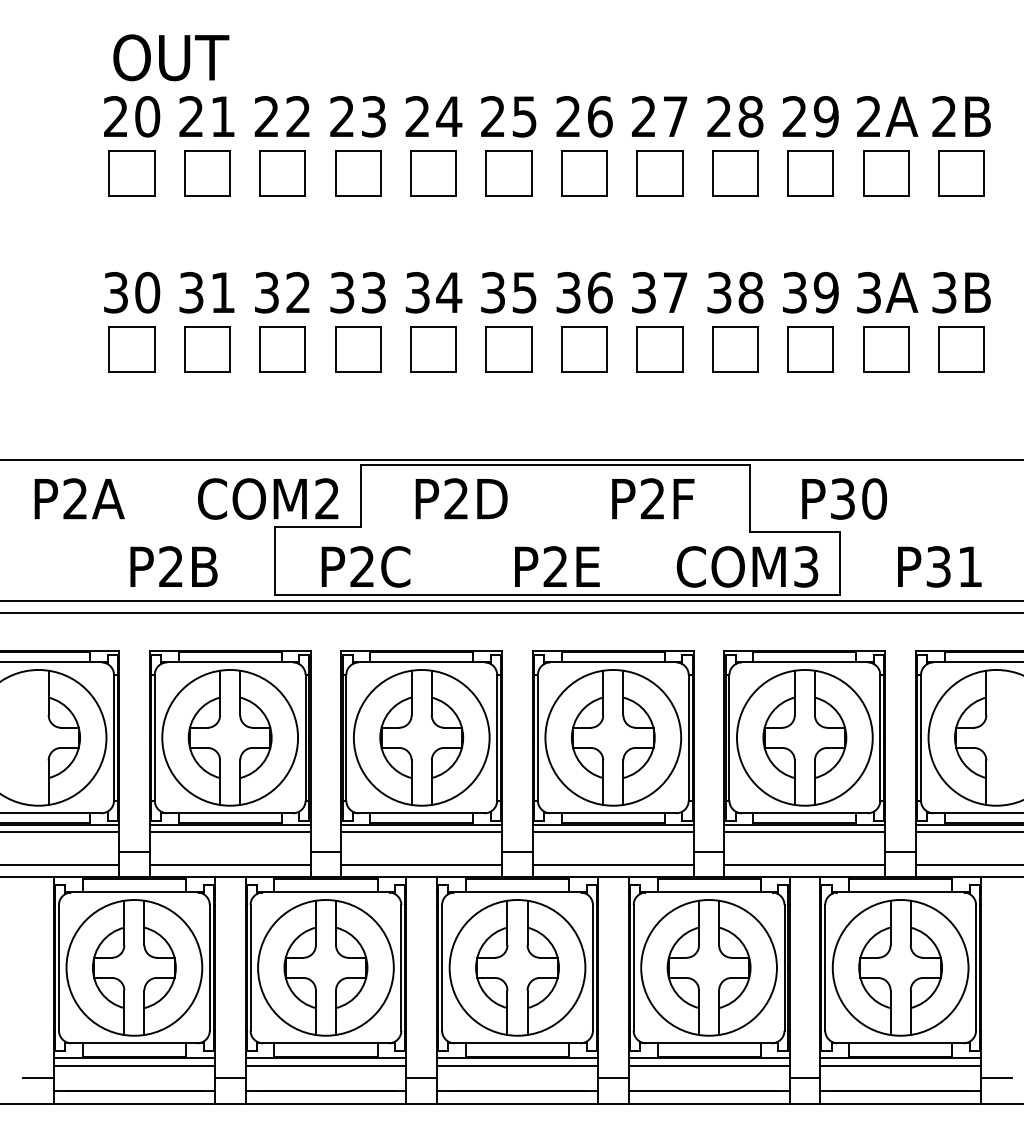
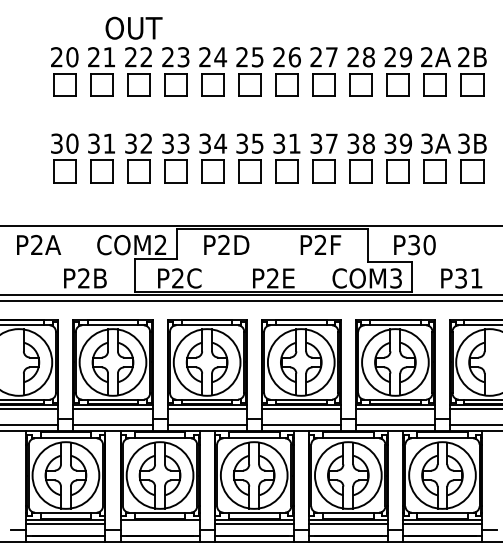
text: (170, 56) -> (133, 27), moved
text: (599, 292) -> (294, 143), 36 -> 31
line: (324, 1065) -> (159, 523), removed

